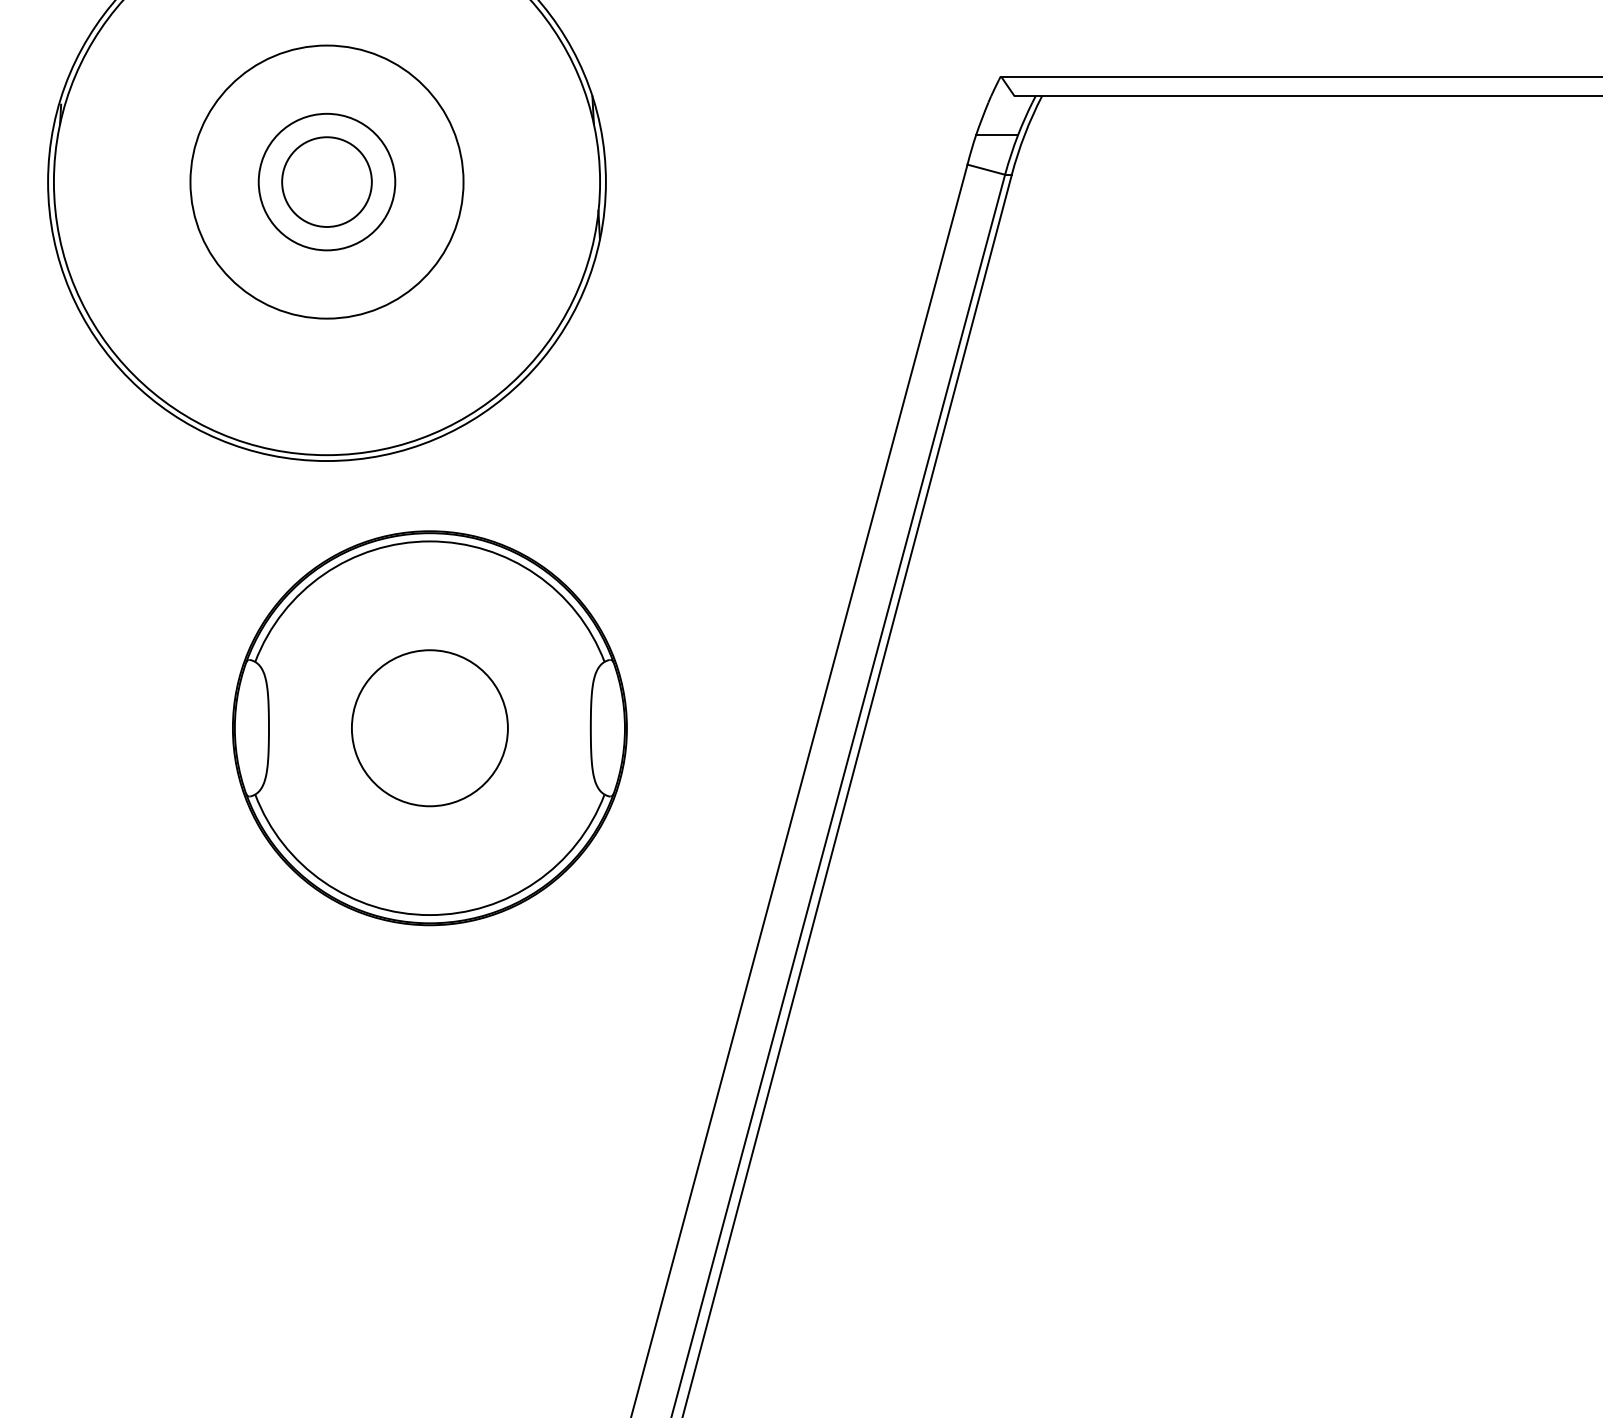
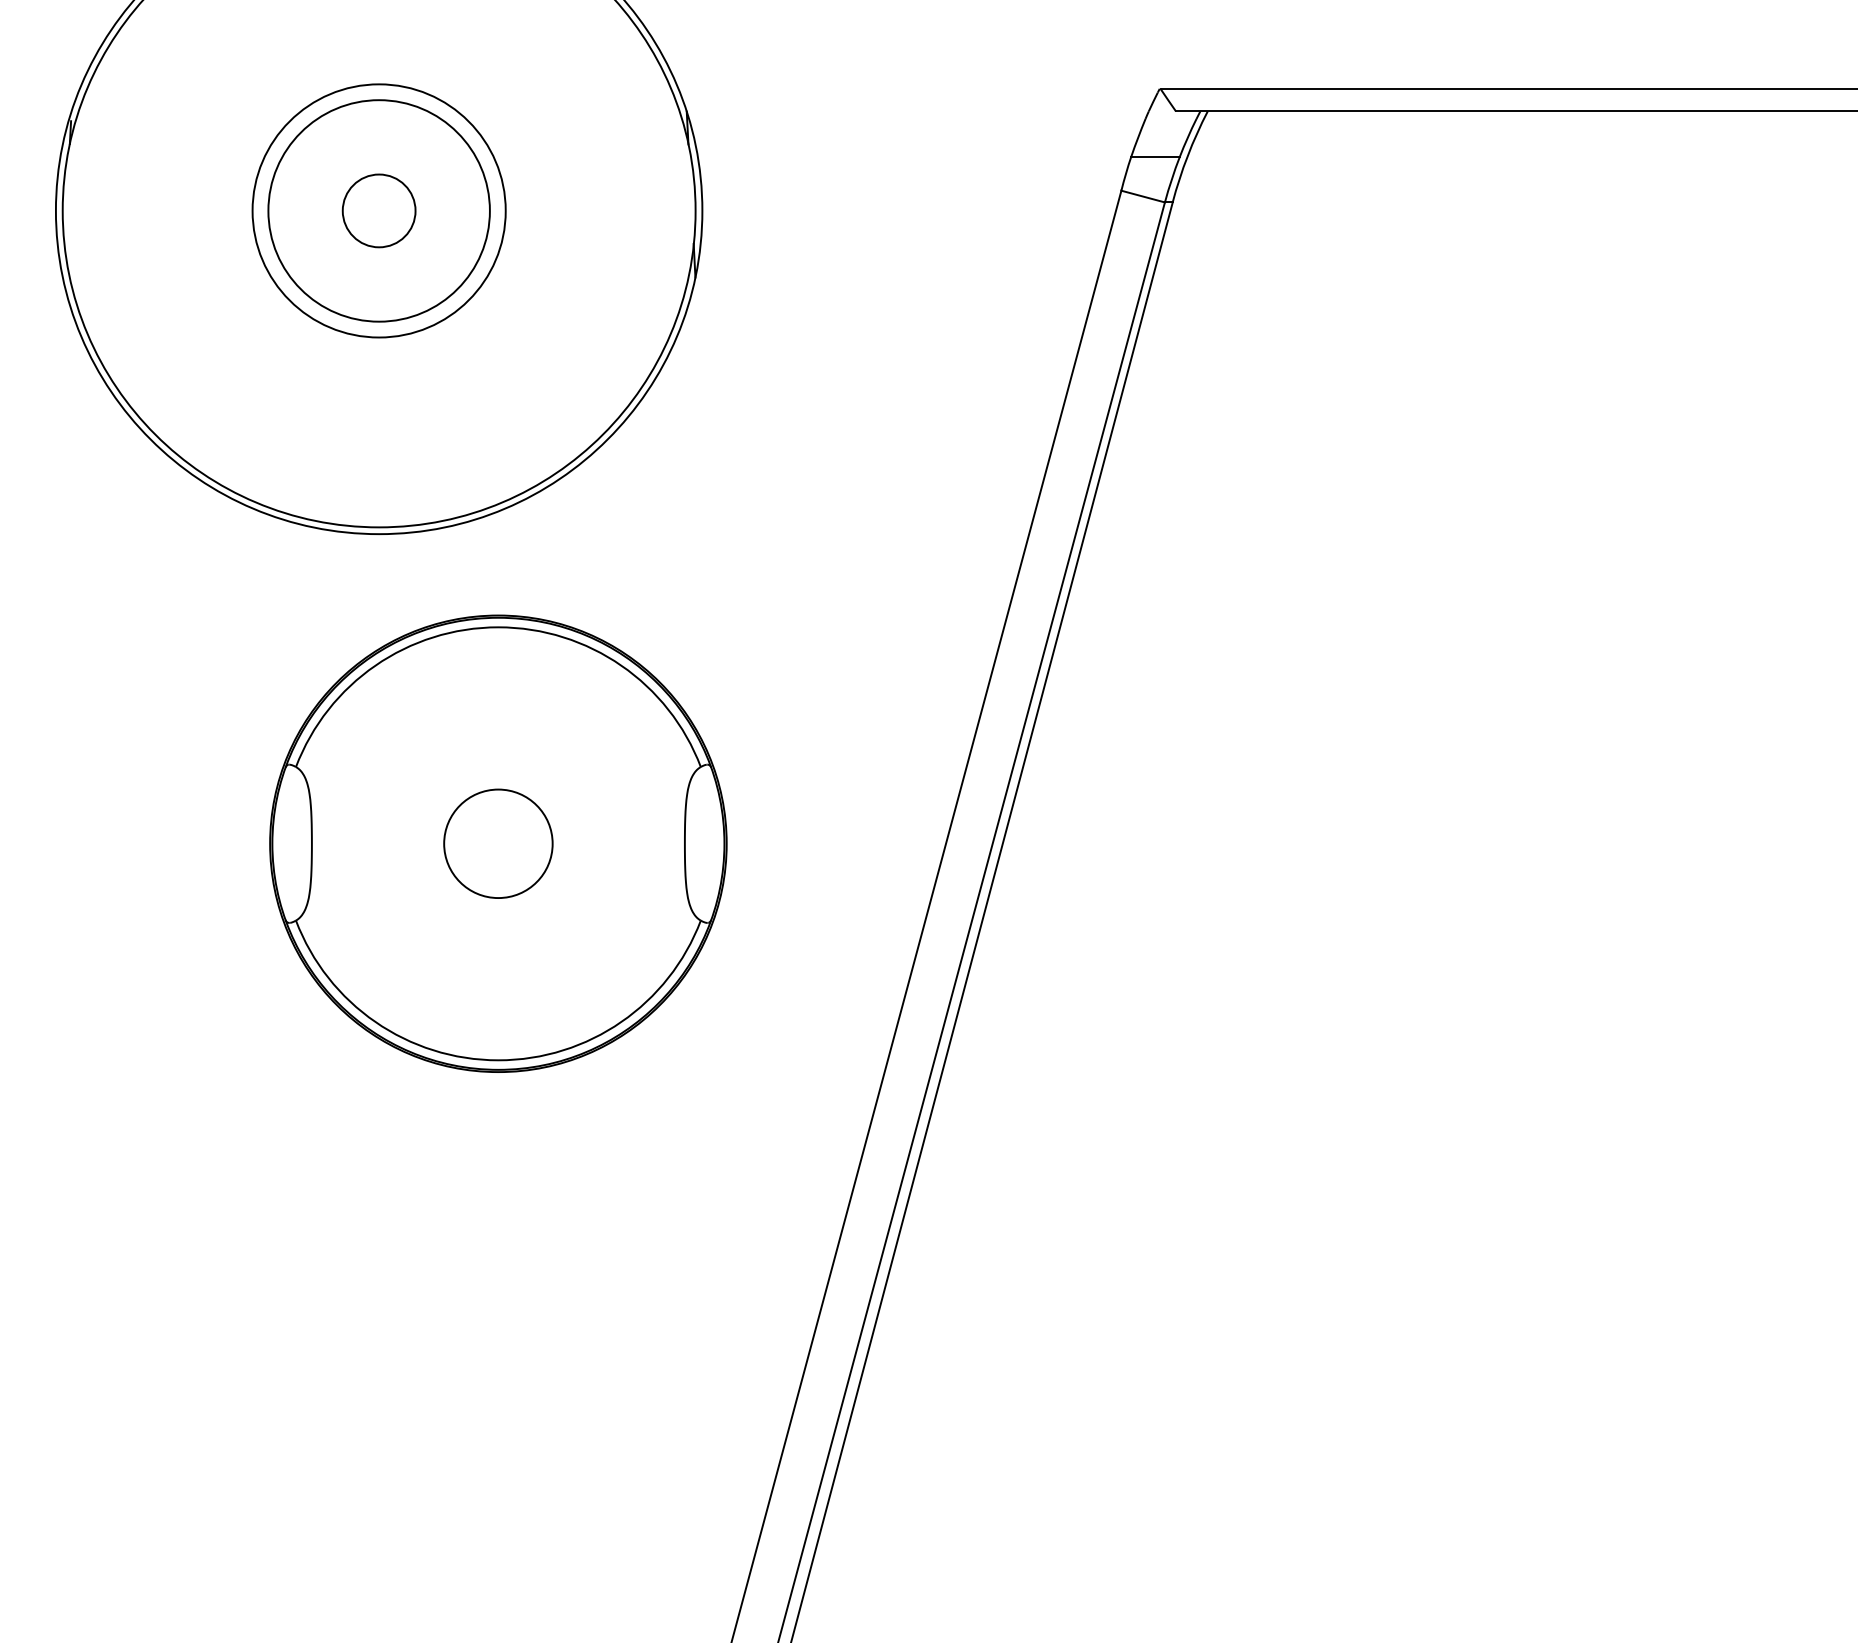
circle: (326, 181) -> (378, 210), size x0.7
circle: (326, 181) -> (378, 210), size x0.7
circle: (326, 181) -> (378, 210), size x1.6
circle: (429, 728) -> (497, 844), size x0.6

